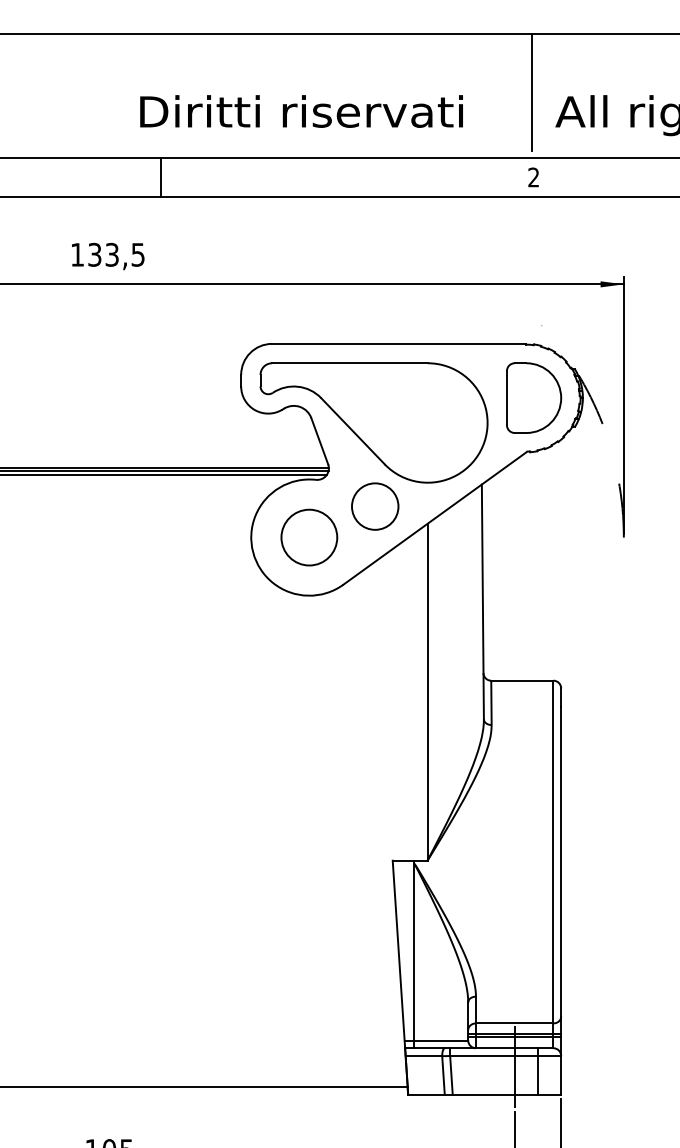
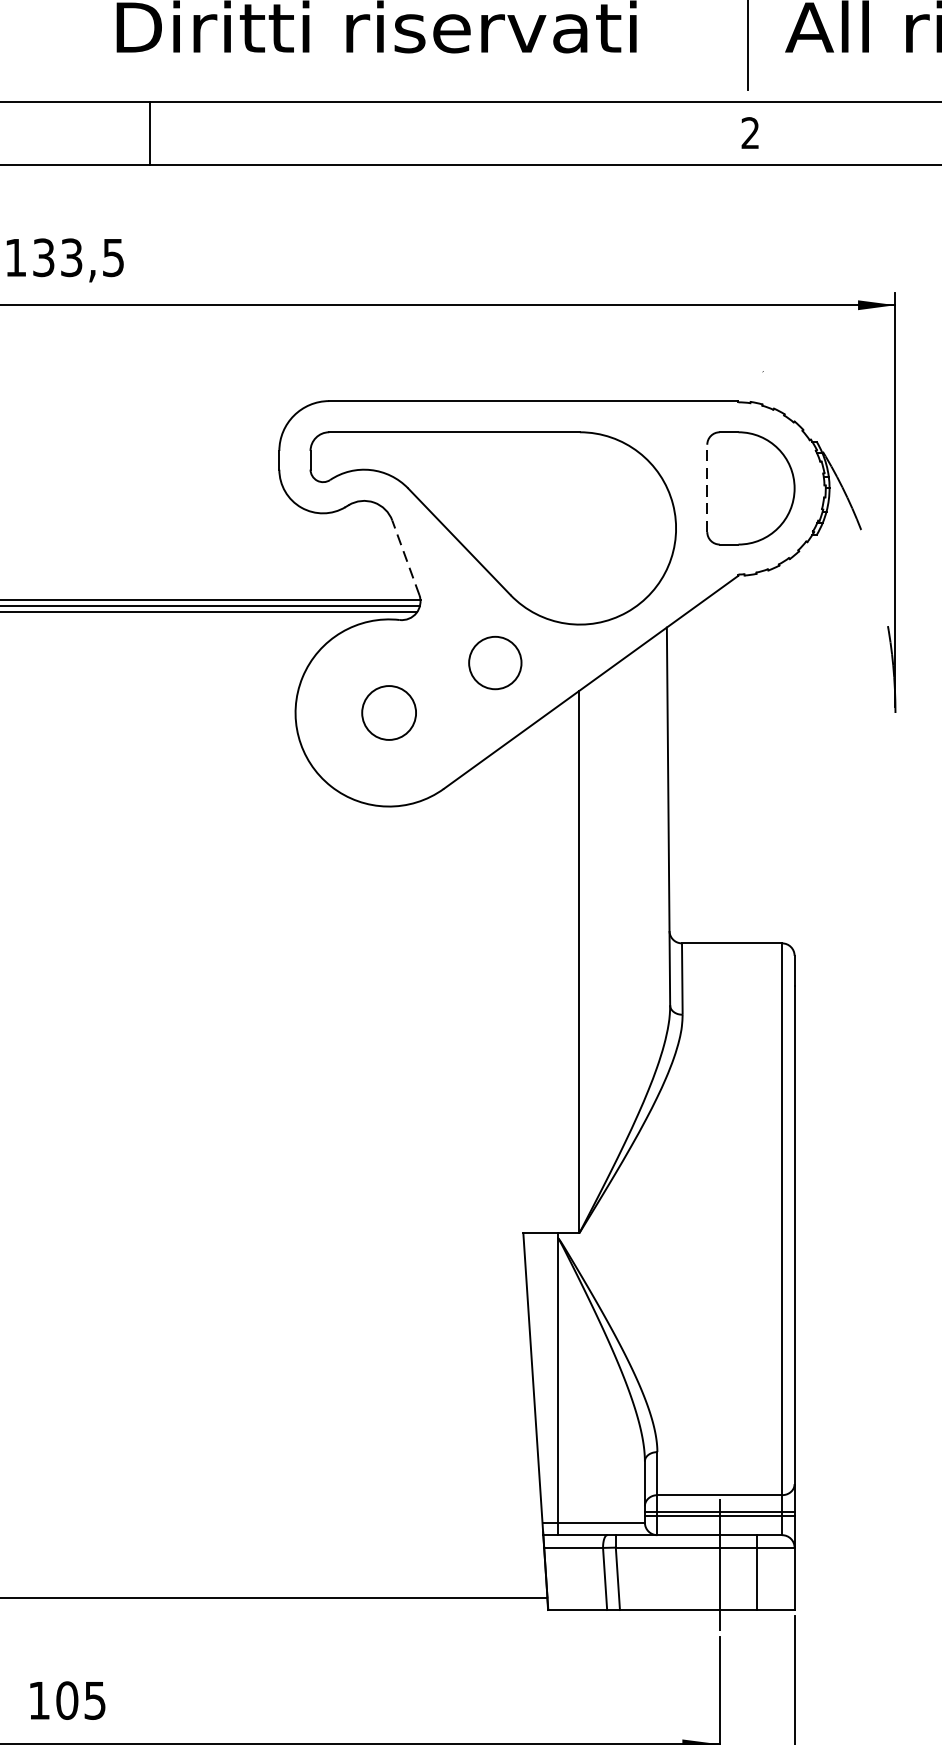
line: (506, 397) -> (706, 487), solid -> dashed
line: (319, 441) -> (405, 558), solid -> dashed
circle: (375, 506) -> (495, 662), size x0.7
circle: (309, 537) -> (389, 712), size x0.6

